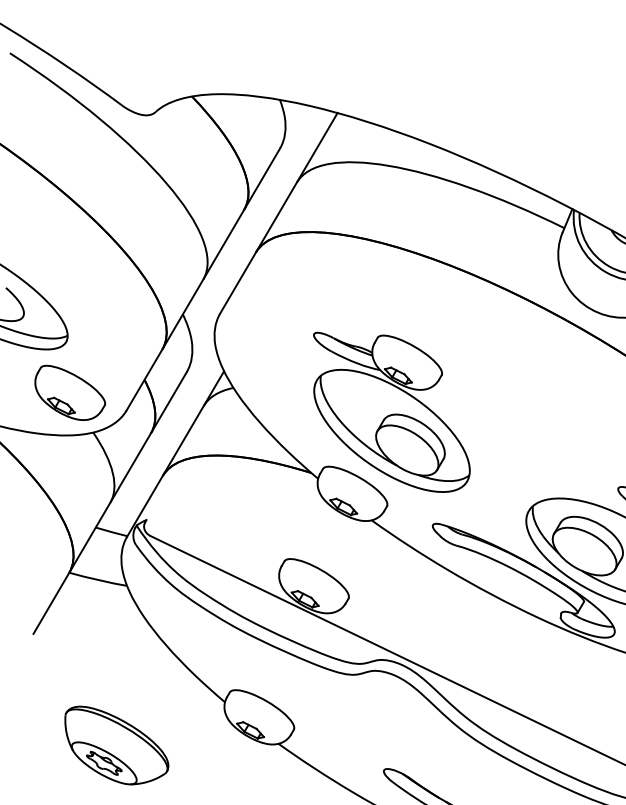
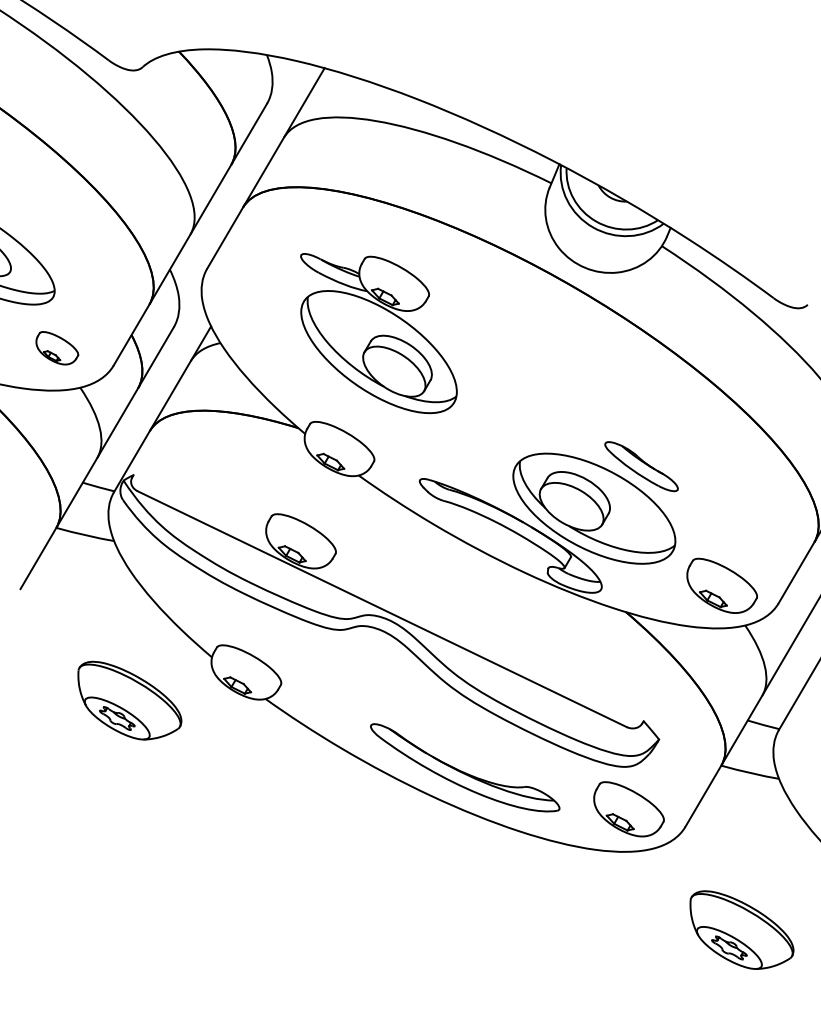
part: (70, 393) -> (57, 348), size x0.6
part: (391, 412) -> (378, 333), moved
part: (116, 745) -> (129, 700), moved

